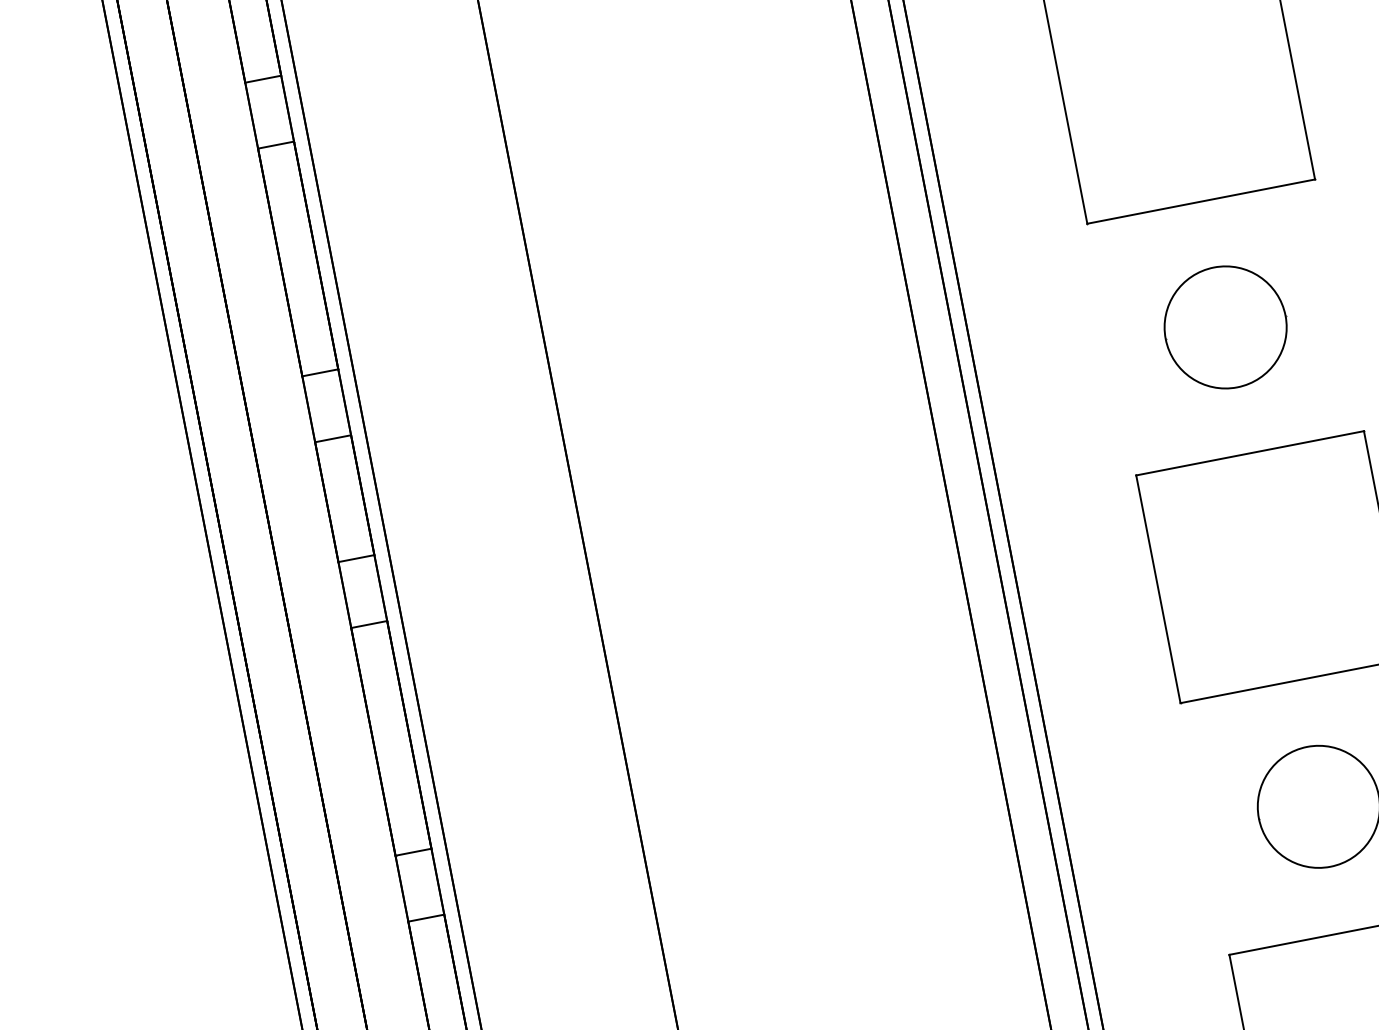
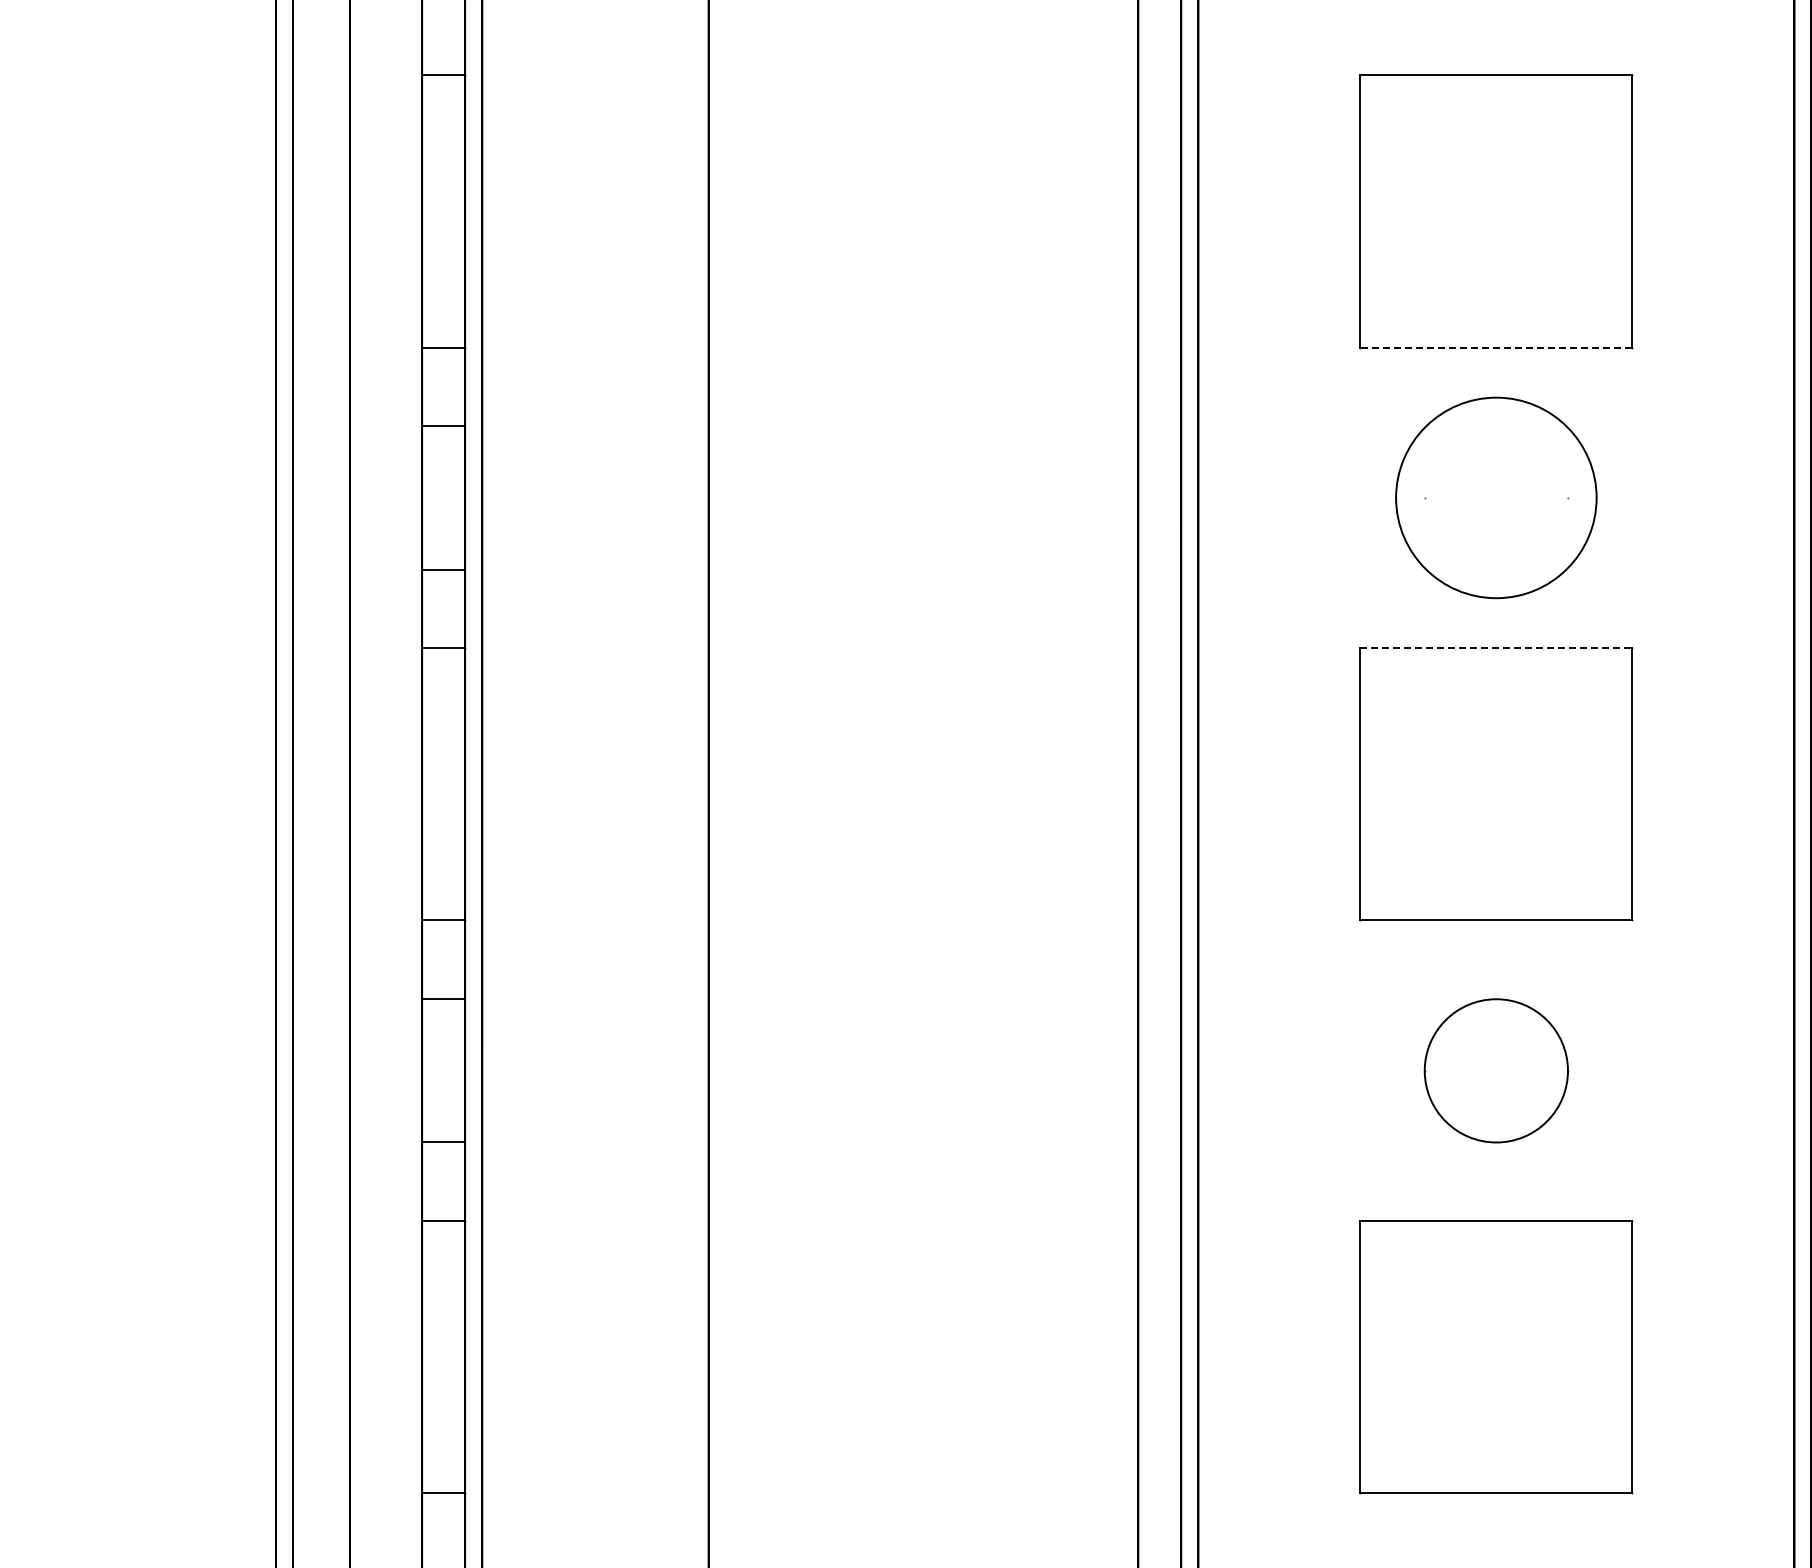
line: (1200, 201) -> (1495, 347), solid -> dashed
circle: (1224, 327) -> (1495, 497), size x1.4
line: (1250, 453) -> (1496, 648), solid -> dashed

